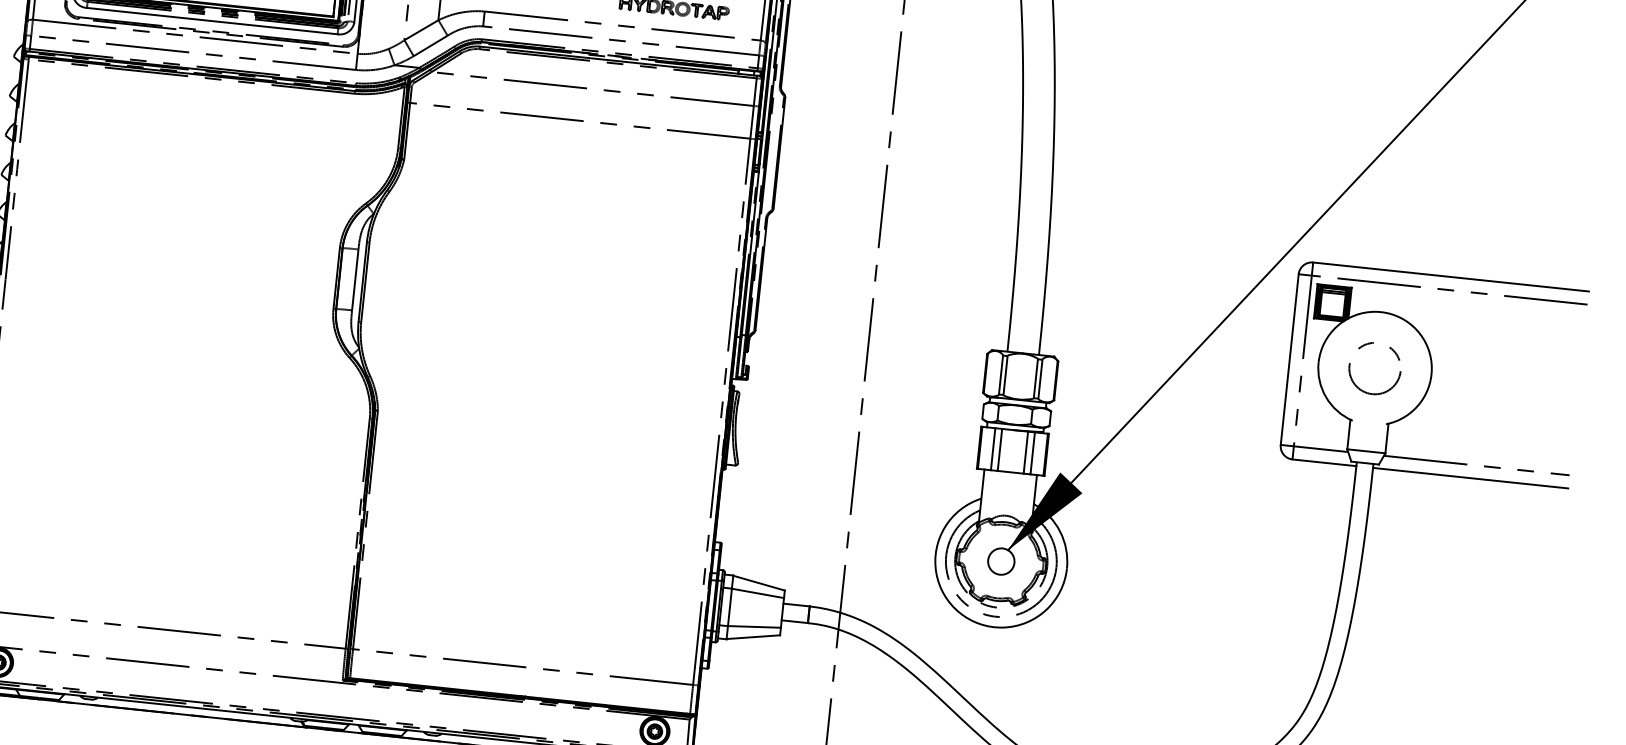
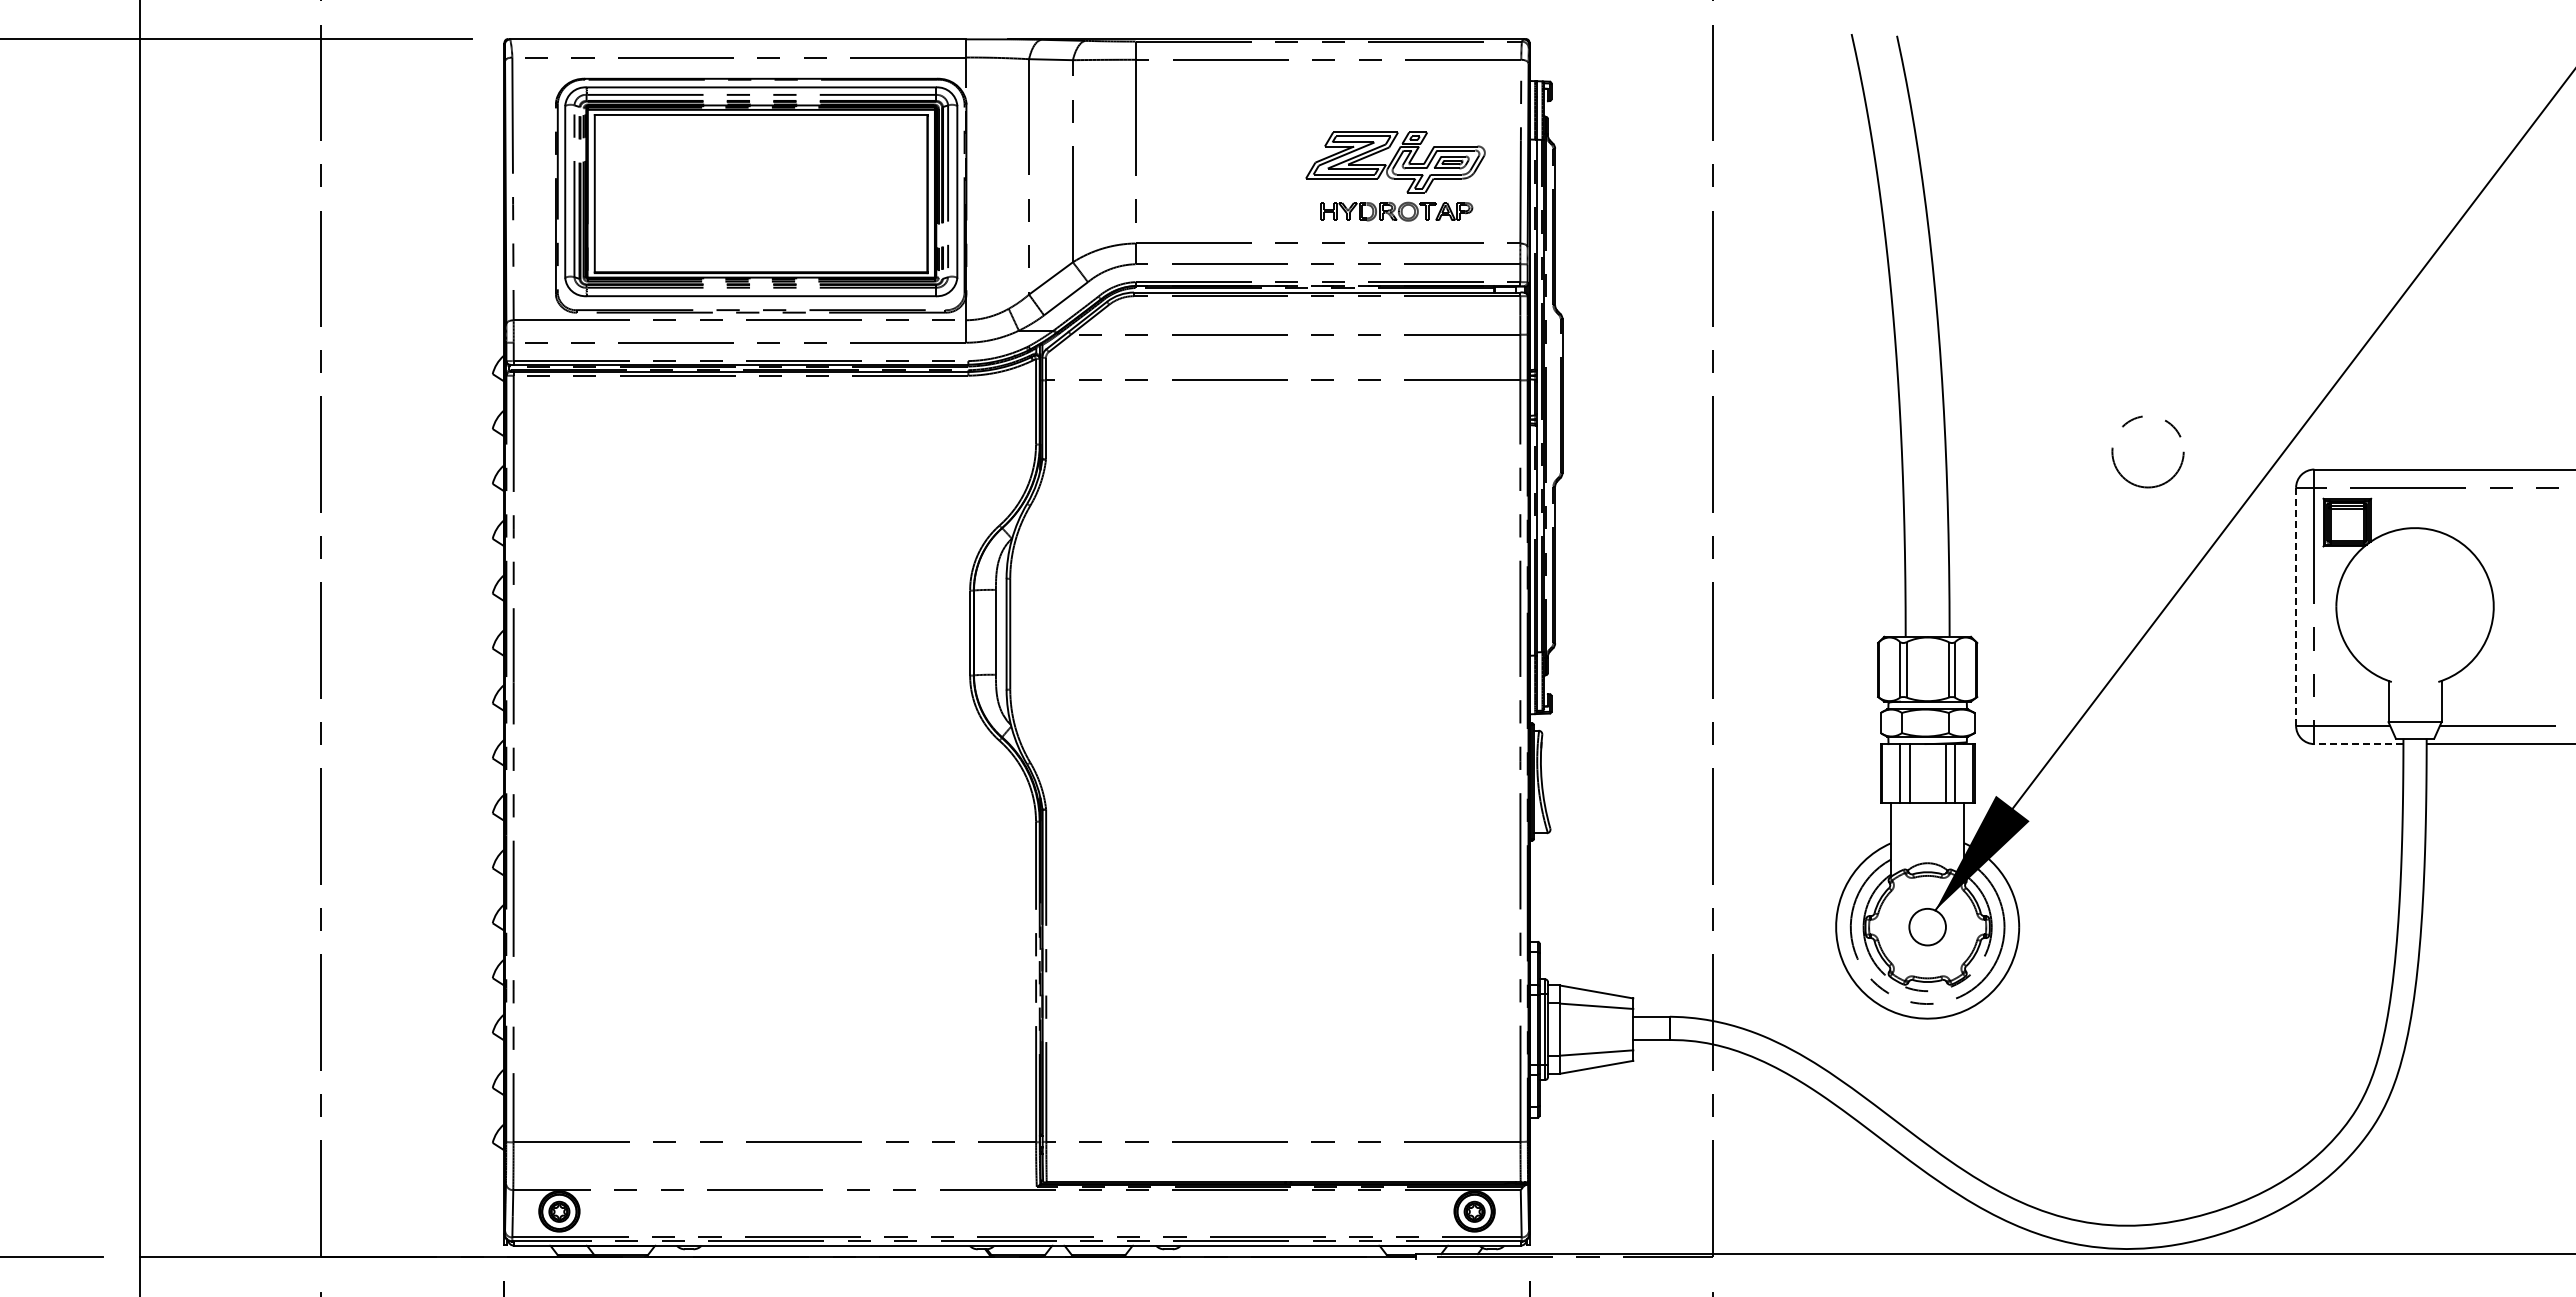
line: (1290, 359) -> (2296, 606), solid -> dashed
circle: (1374, 368) -> (2147, 451), moved
line: (1324, 463) -> (2358, 744), solid -> dashed

